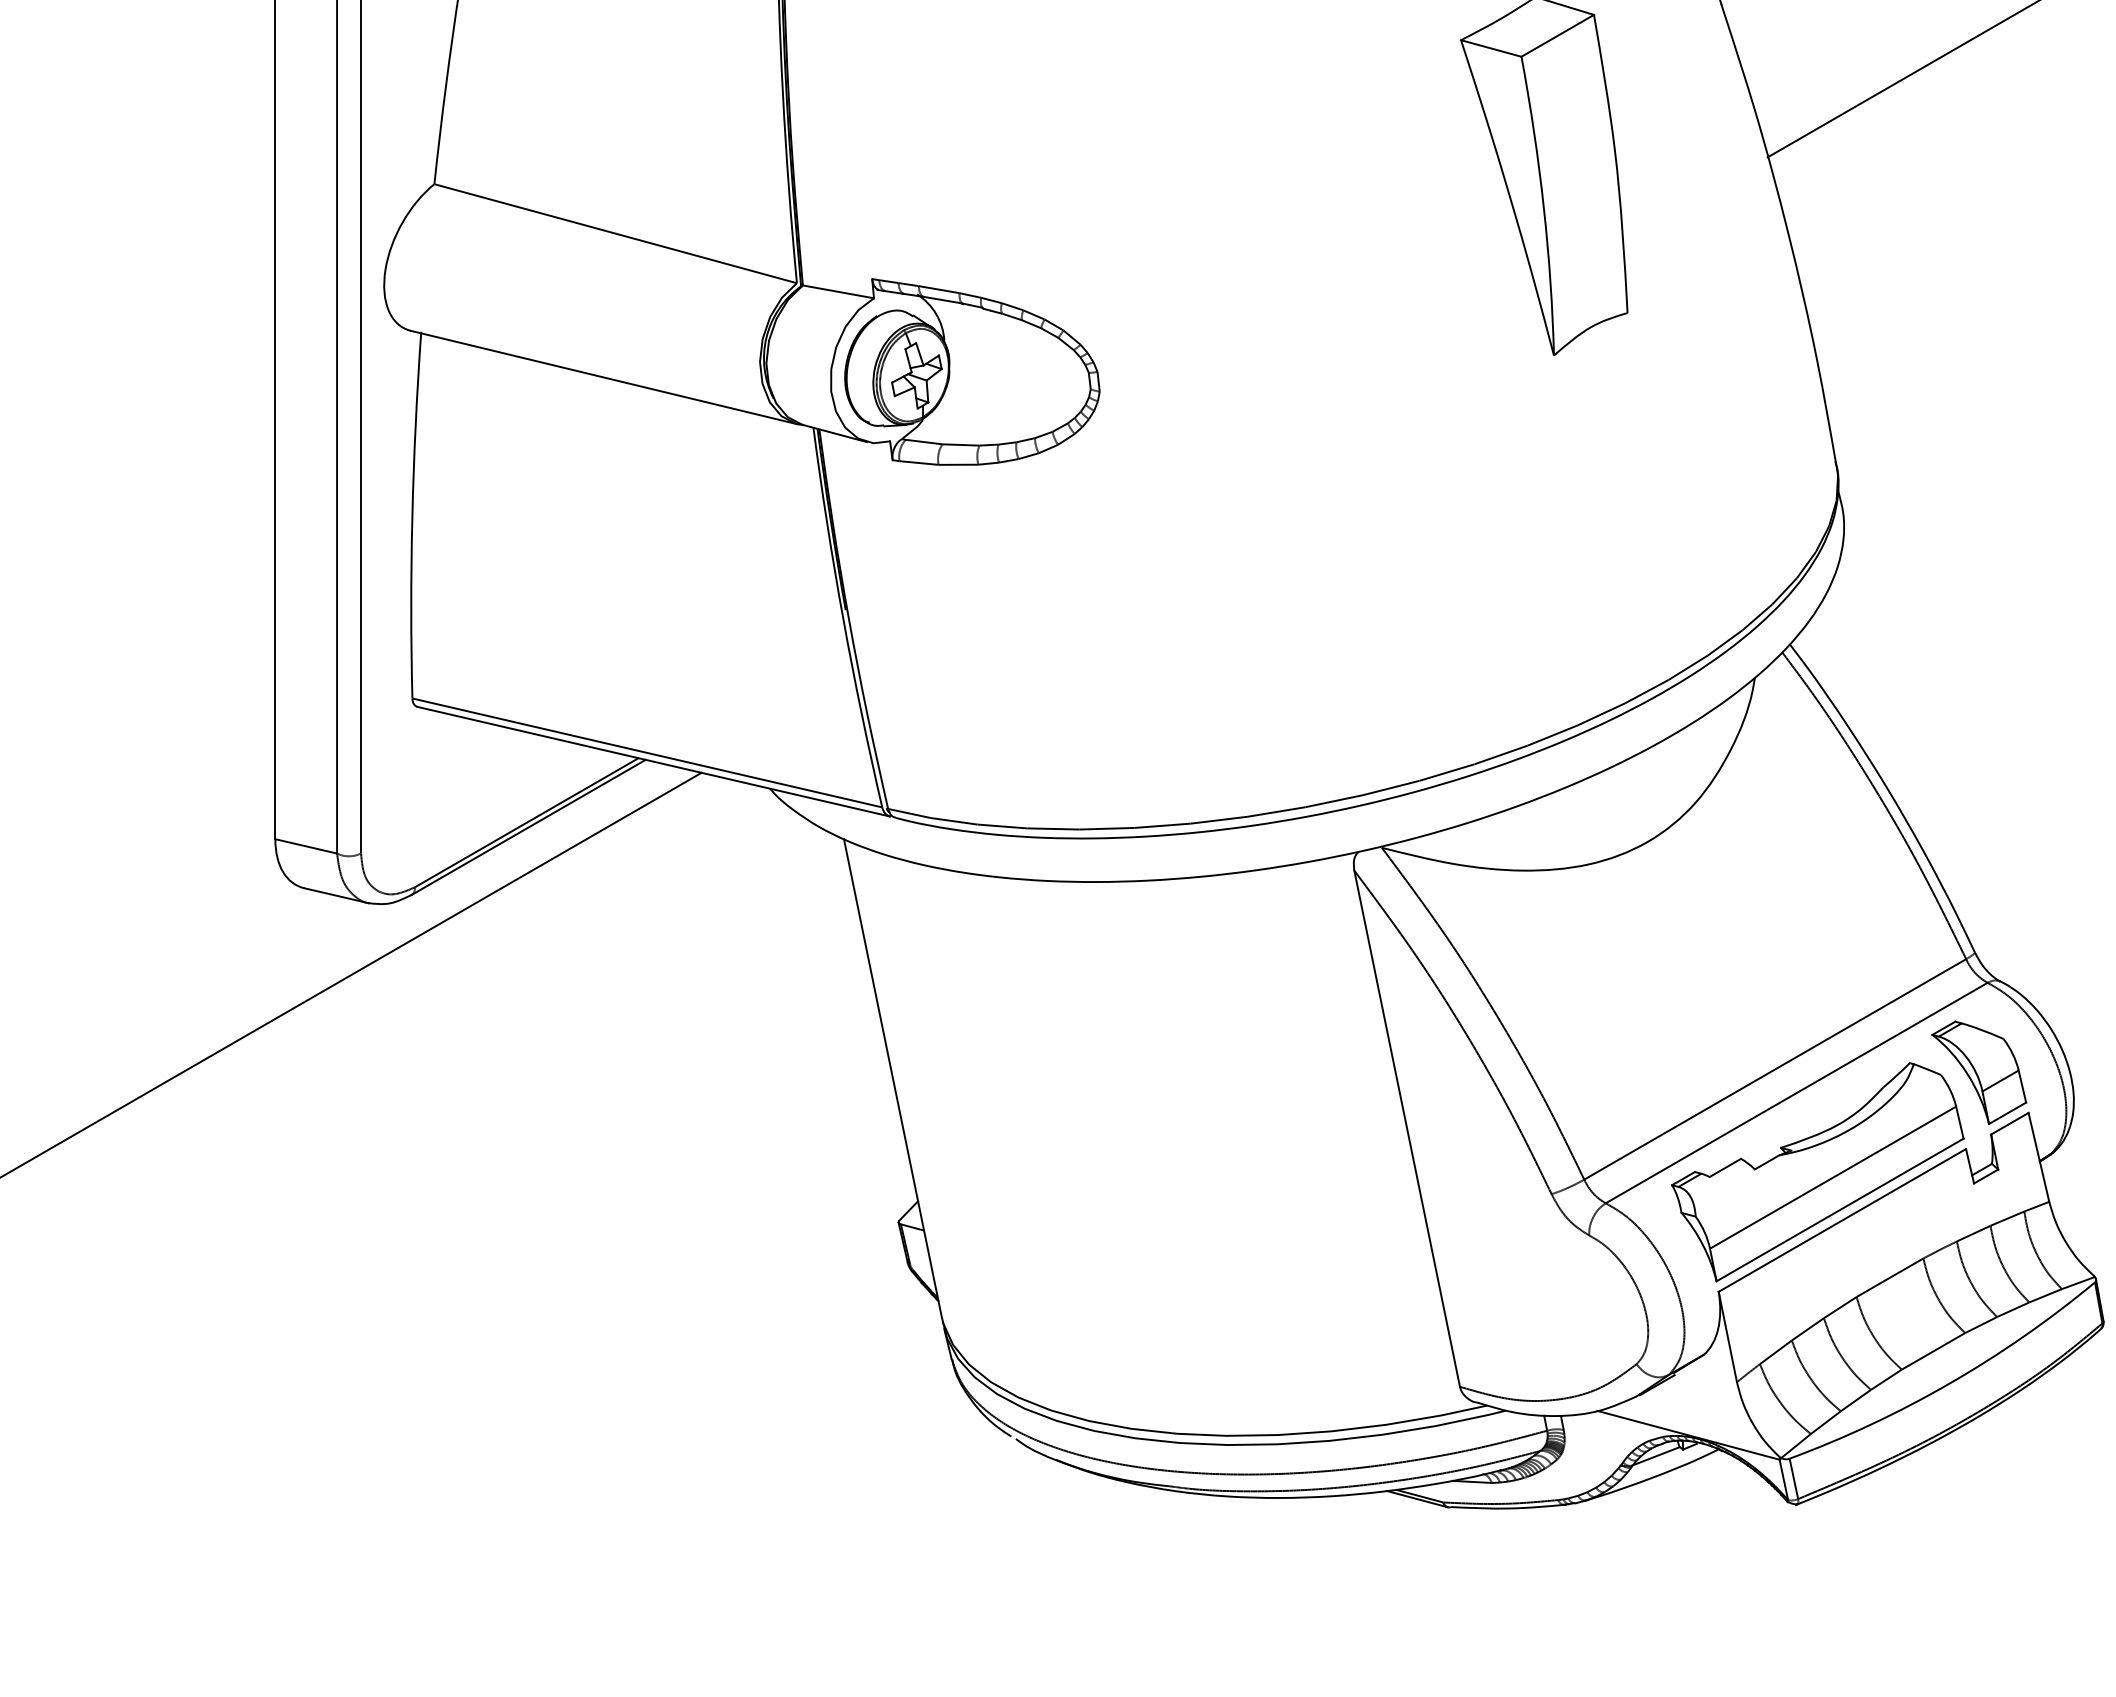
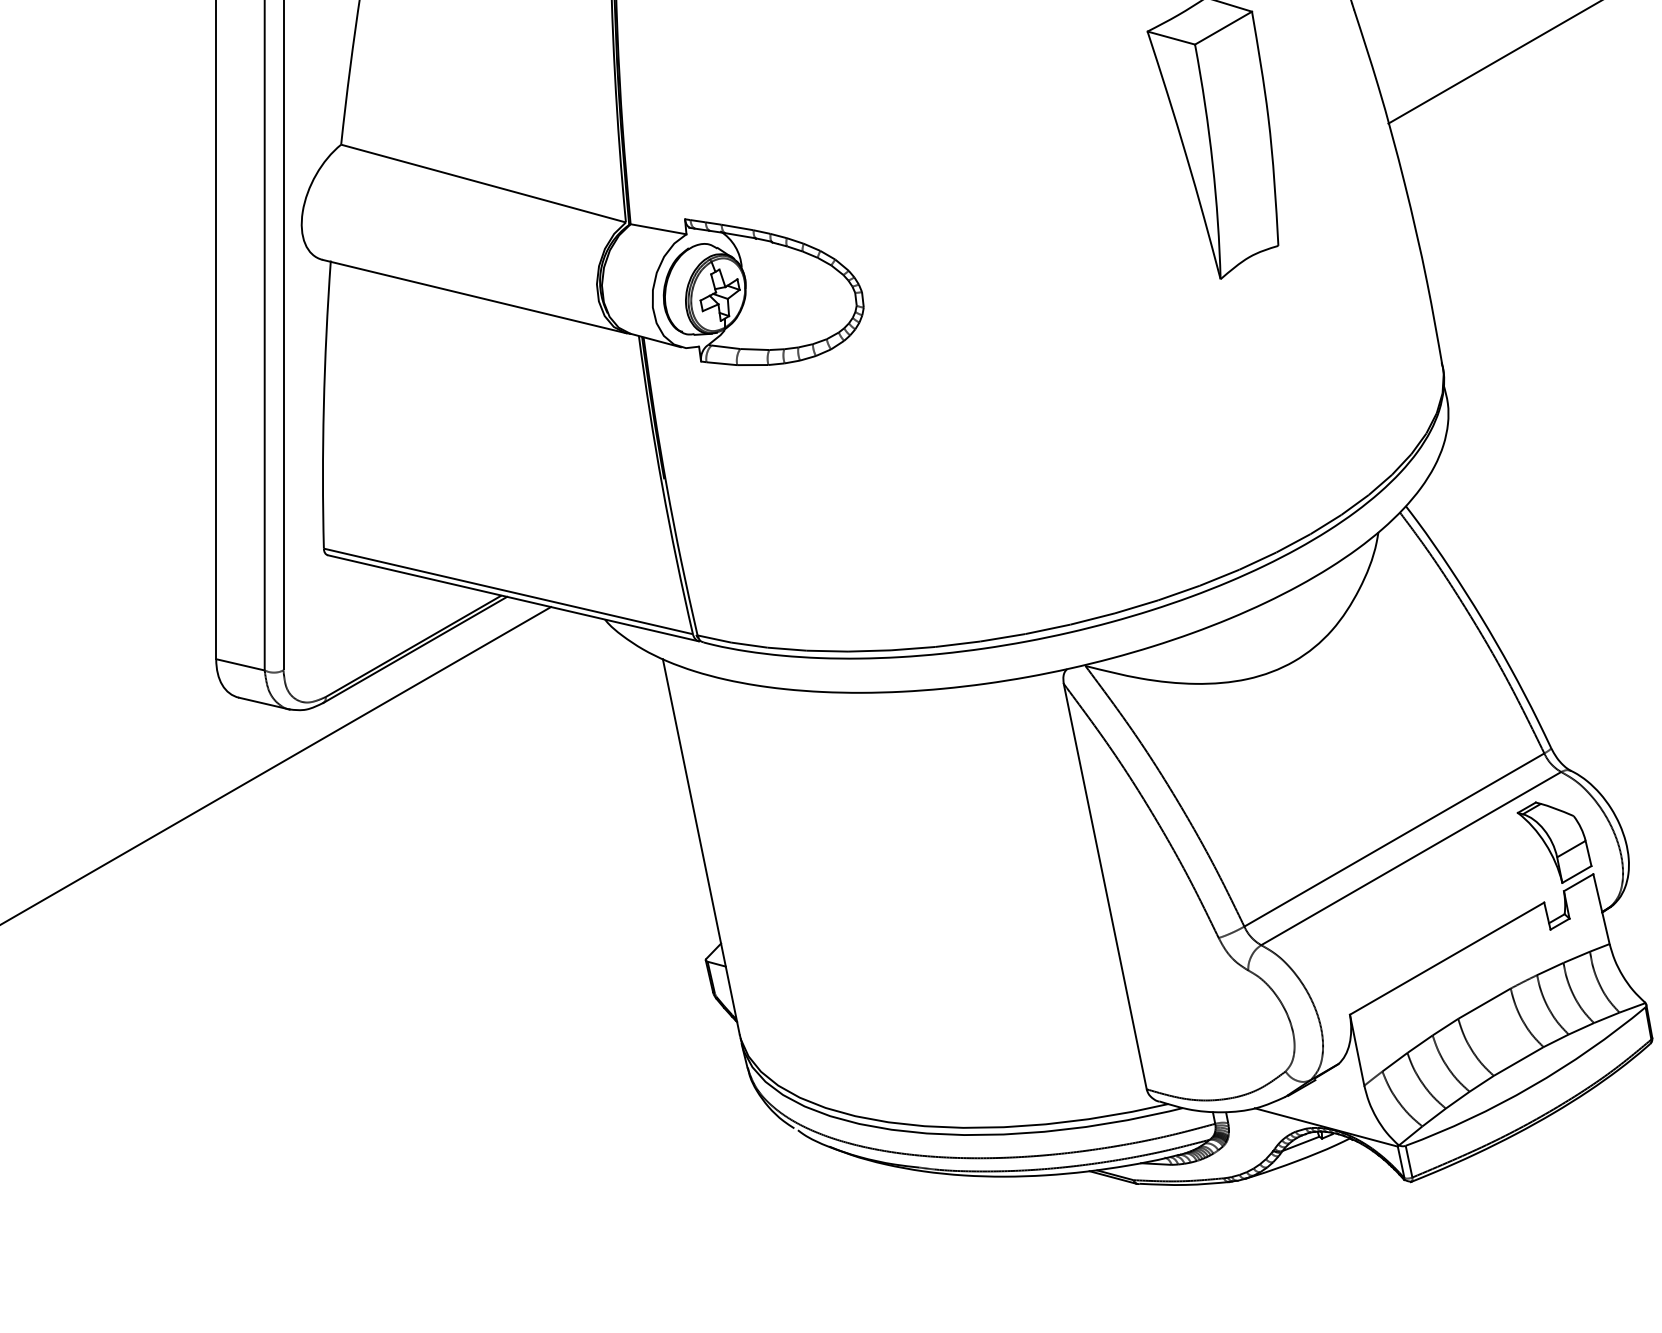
part: (1817, 1172) -> (1427, 921), removed

